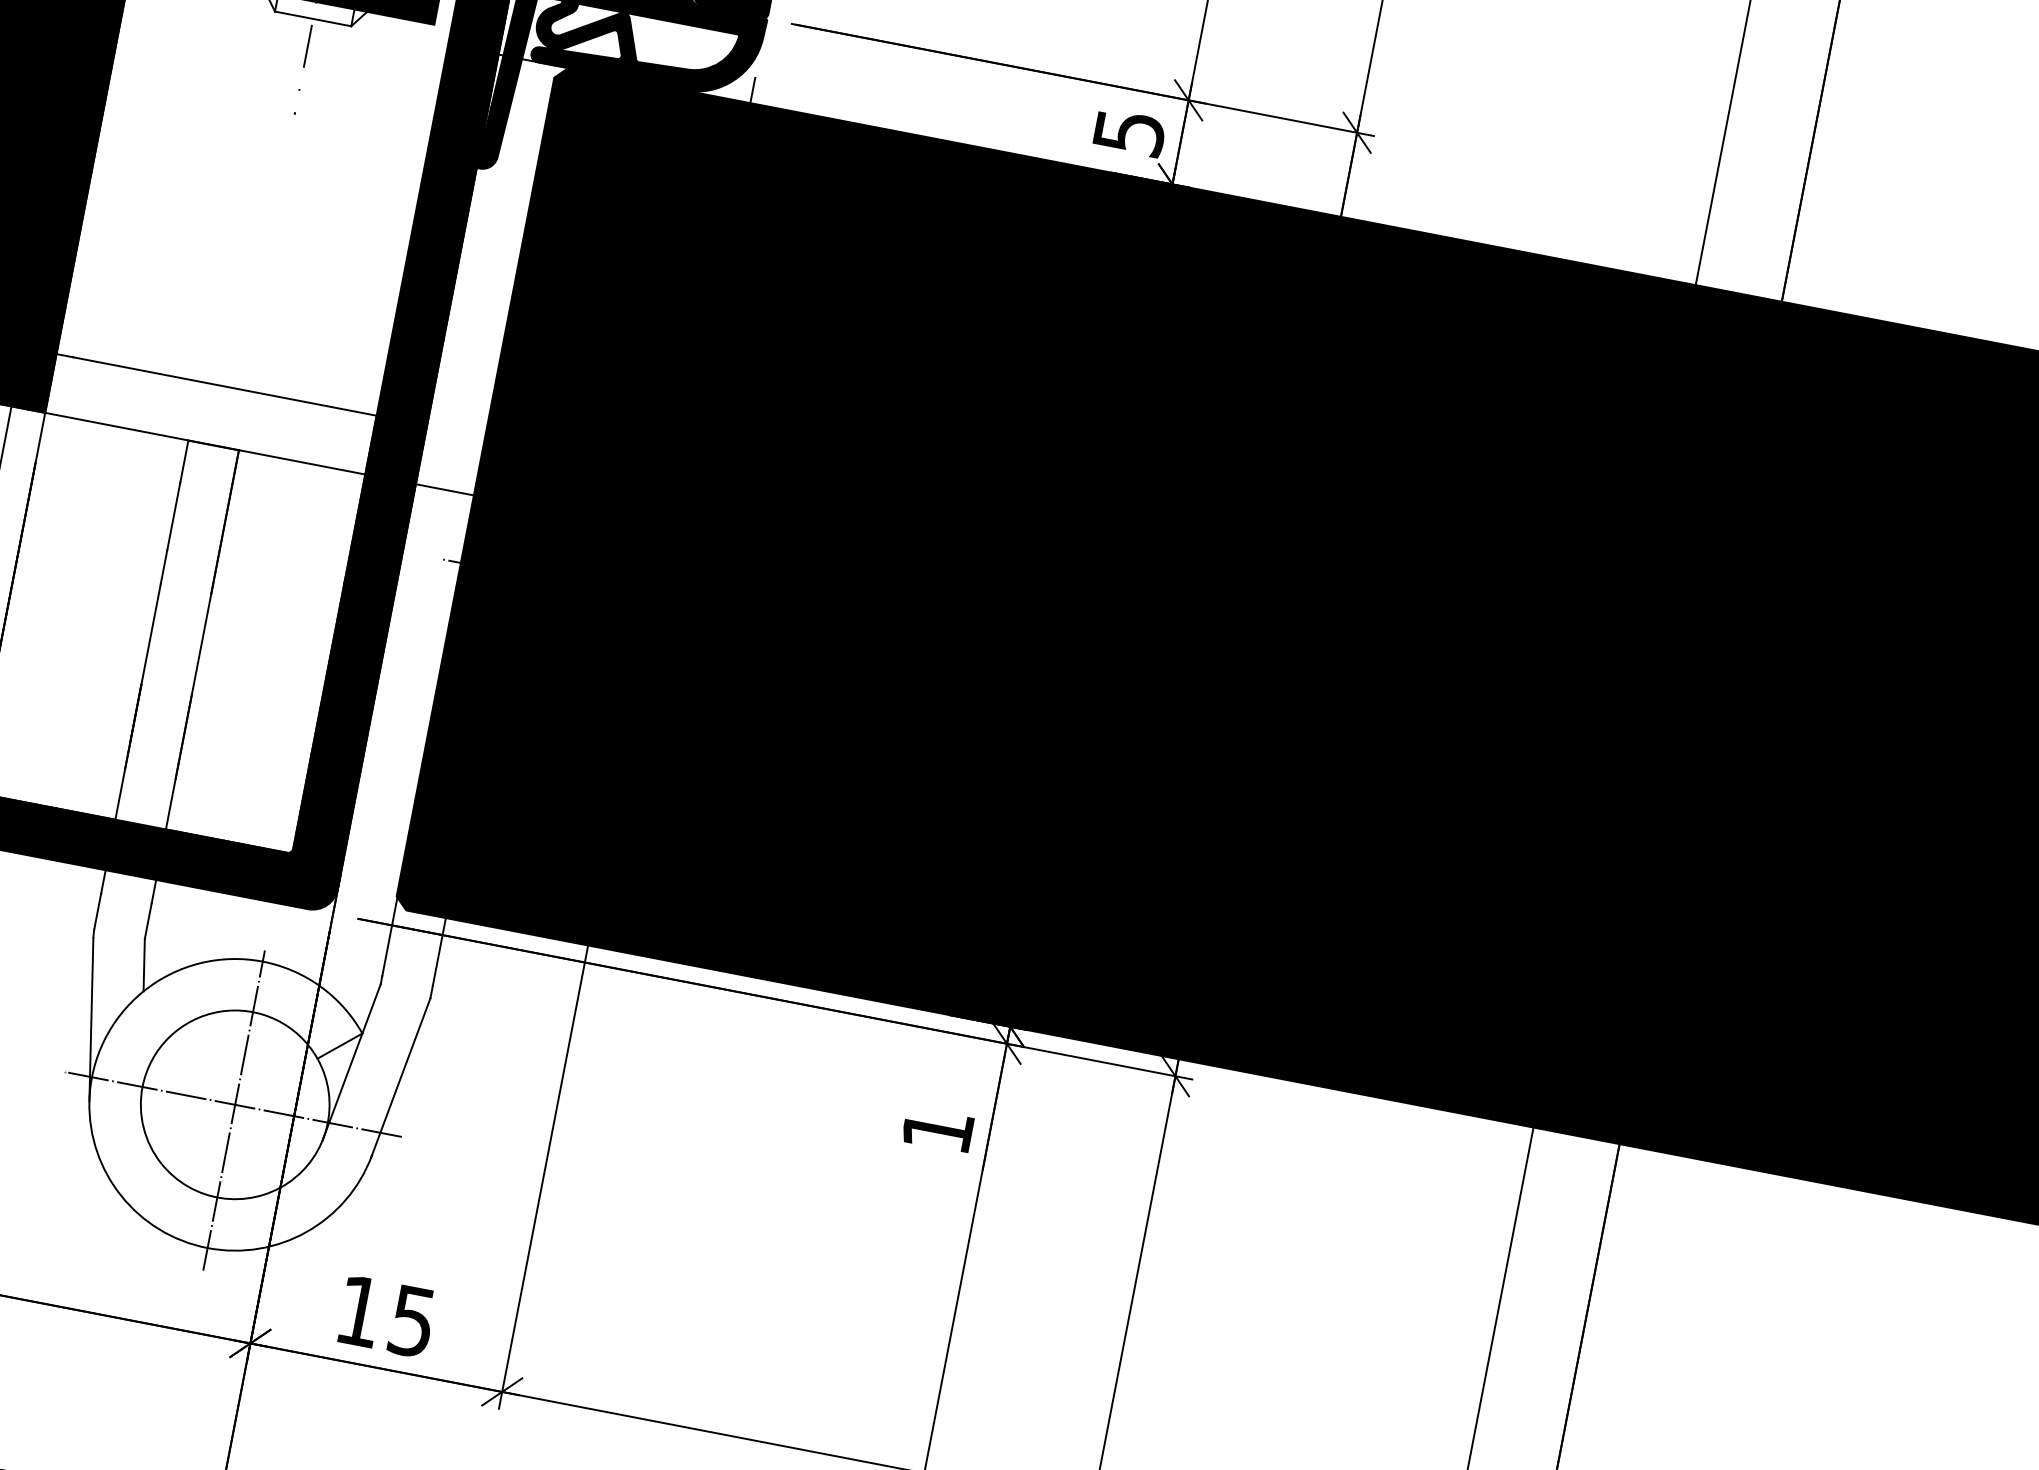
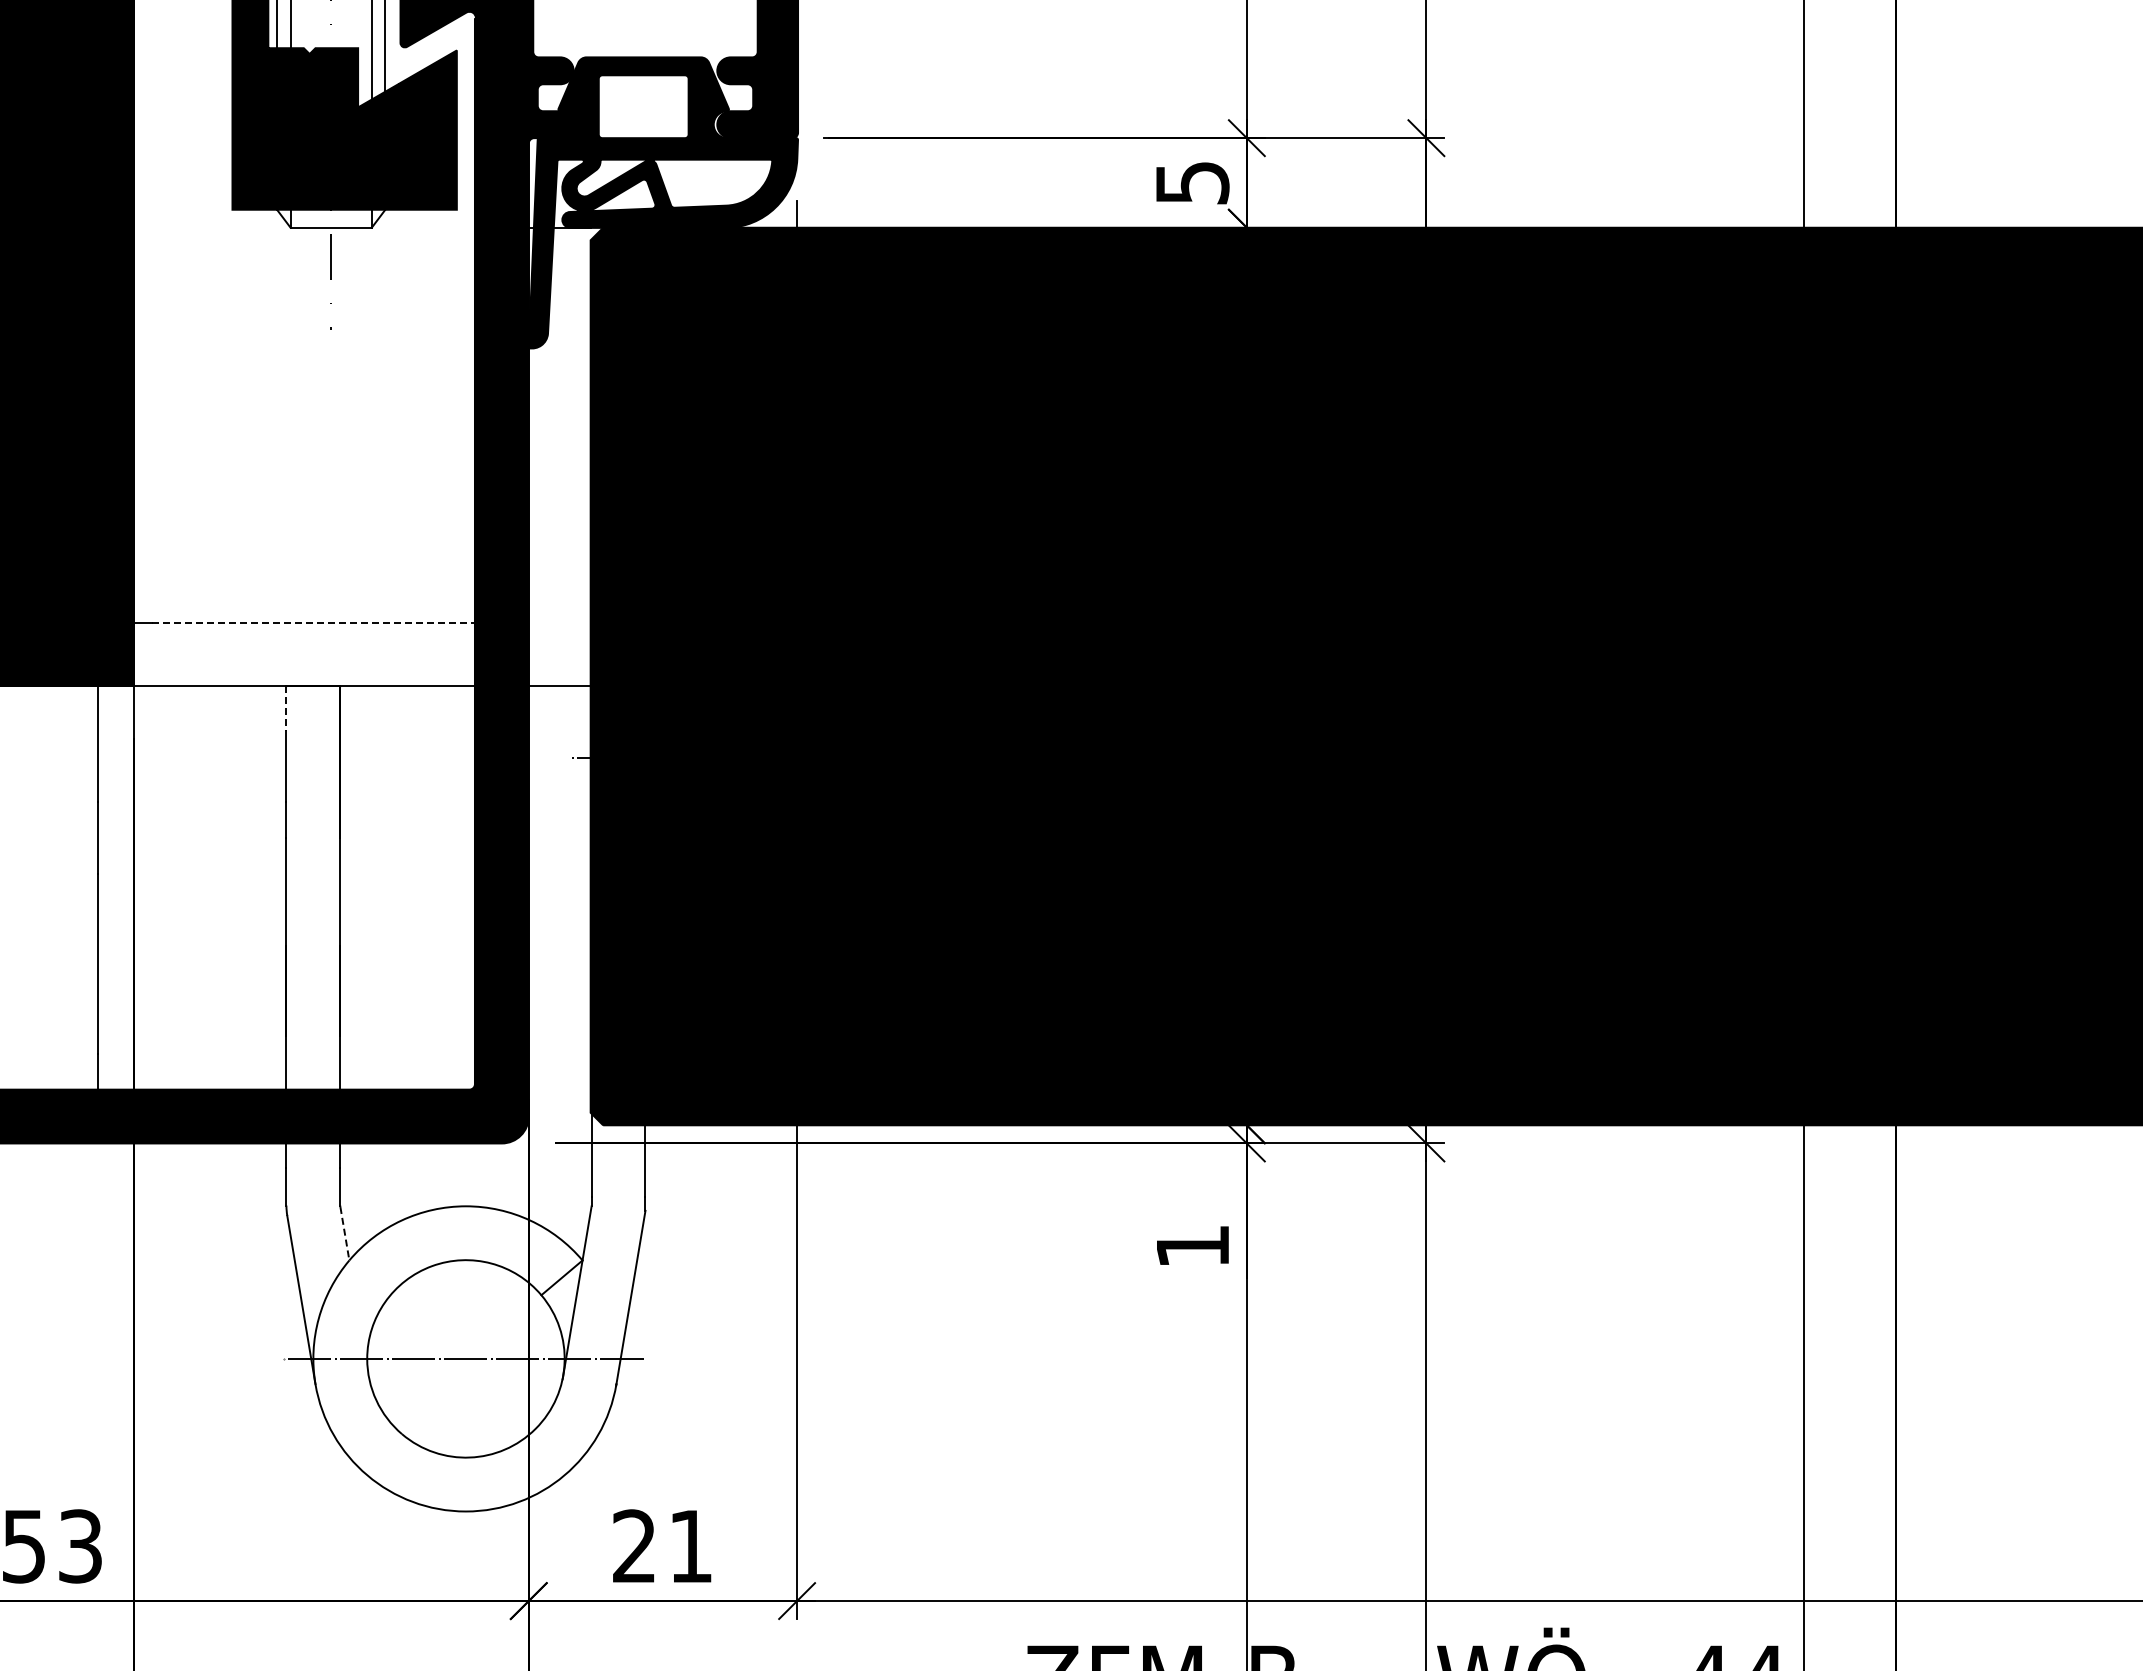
line: (225, 386) -> (313, 622), solid -> dashed
line: (184, 462) -> (286, 708), solid -> dashed
line: (143, 966) -> (344, 1234), solid -> dashed
line: (233, 1110) -> (465, 1364), removed
text: (385, 1316) -> (662, 1546), 15 -> 21

